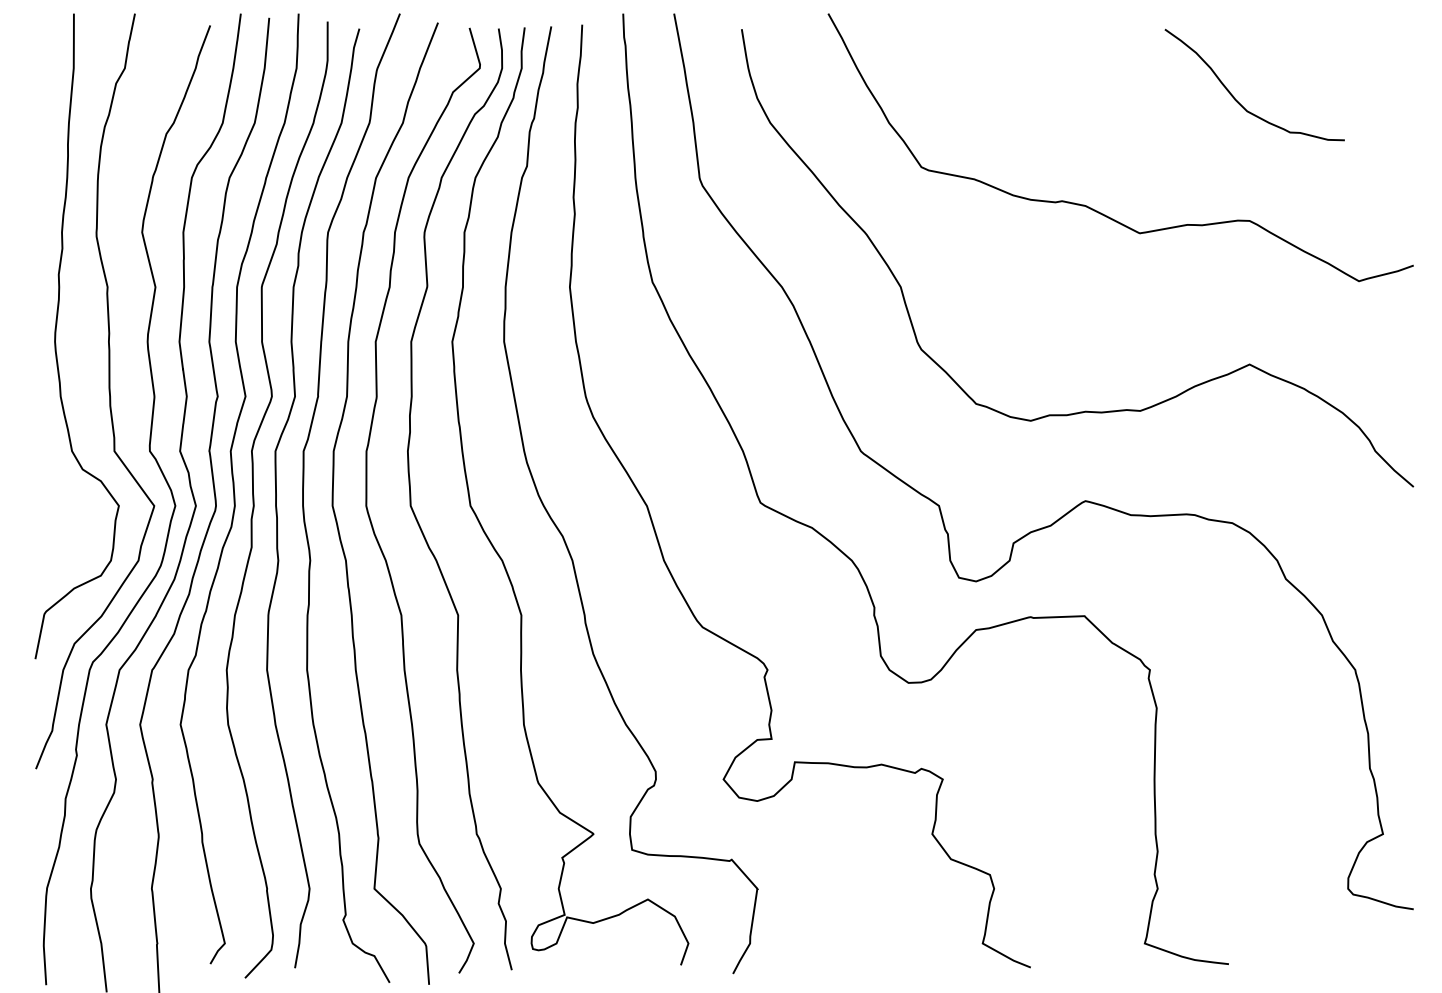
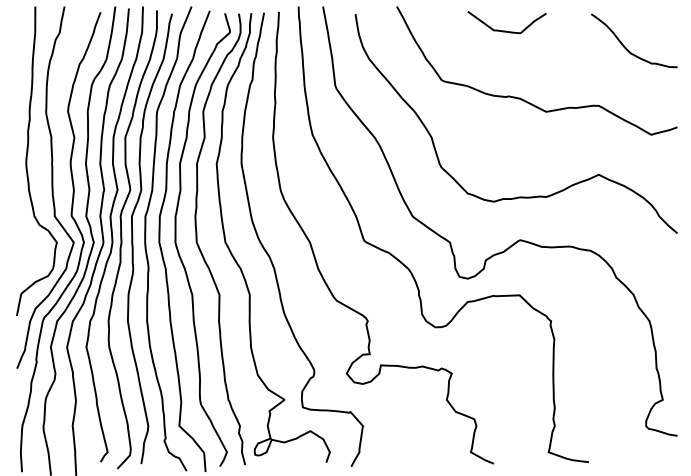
curve: (1056, 63) -> (506, 30), added
curve: (1238, 99) -> (626, 47), moved

